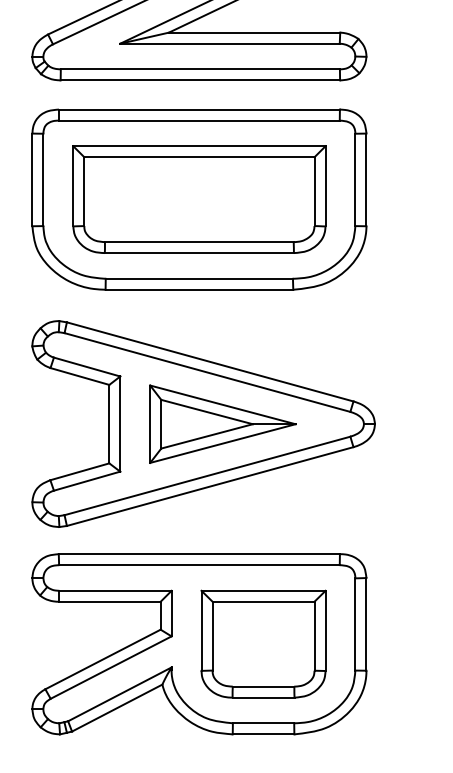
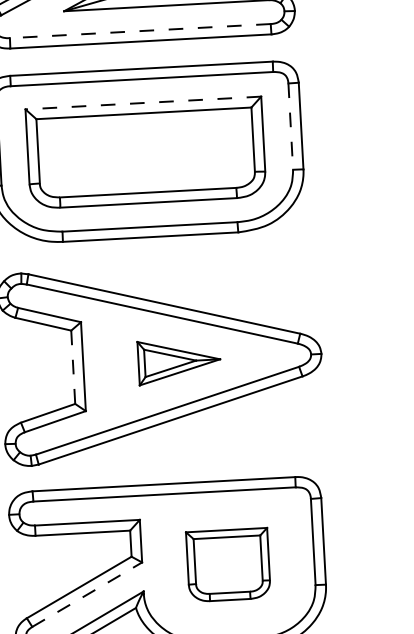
line: (200, 69) -> (140, 31), solid -> dashed
line: (198, 146) -> (142, 103), solid -> dashed
line: (355, 180) -> (290, 127), solid -> dashed
part: (222, 423) -> (178, 360), size x0.6
line: (109, 424) -> (73, 367), solid -> dashed
part: (263, 643) -> (228, 564), size x0.7
line: (111, 667) -> (87, 594), solid -> dashed

